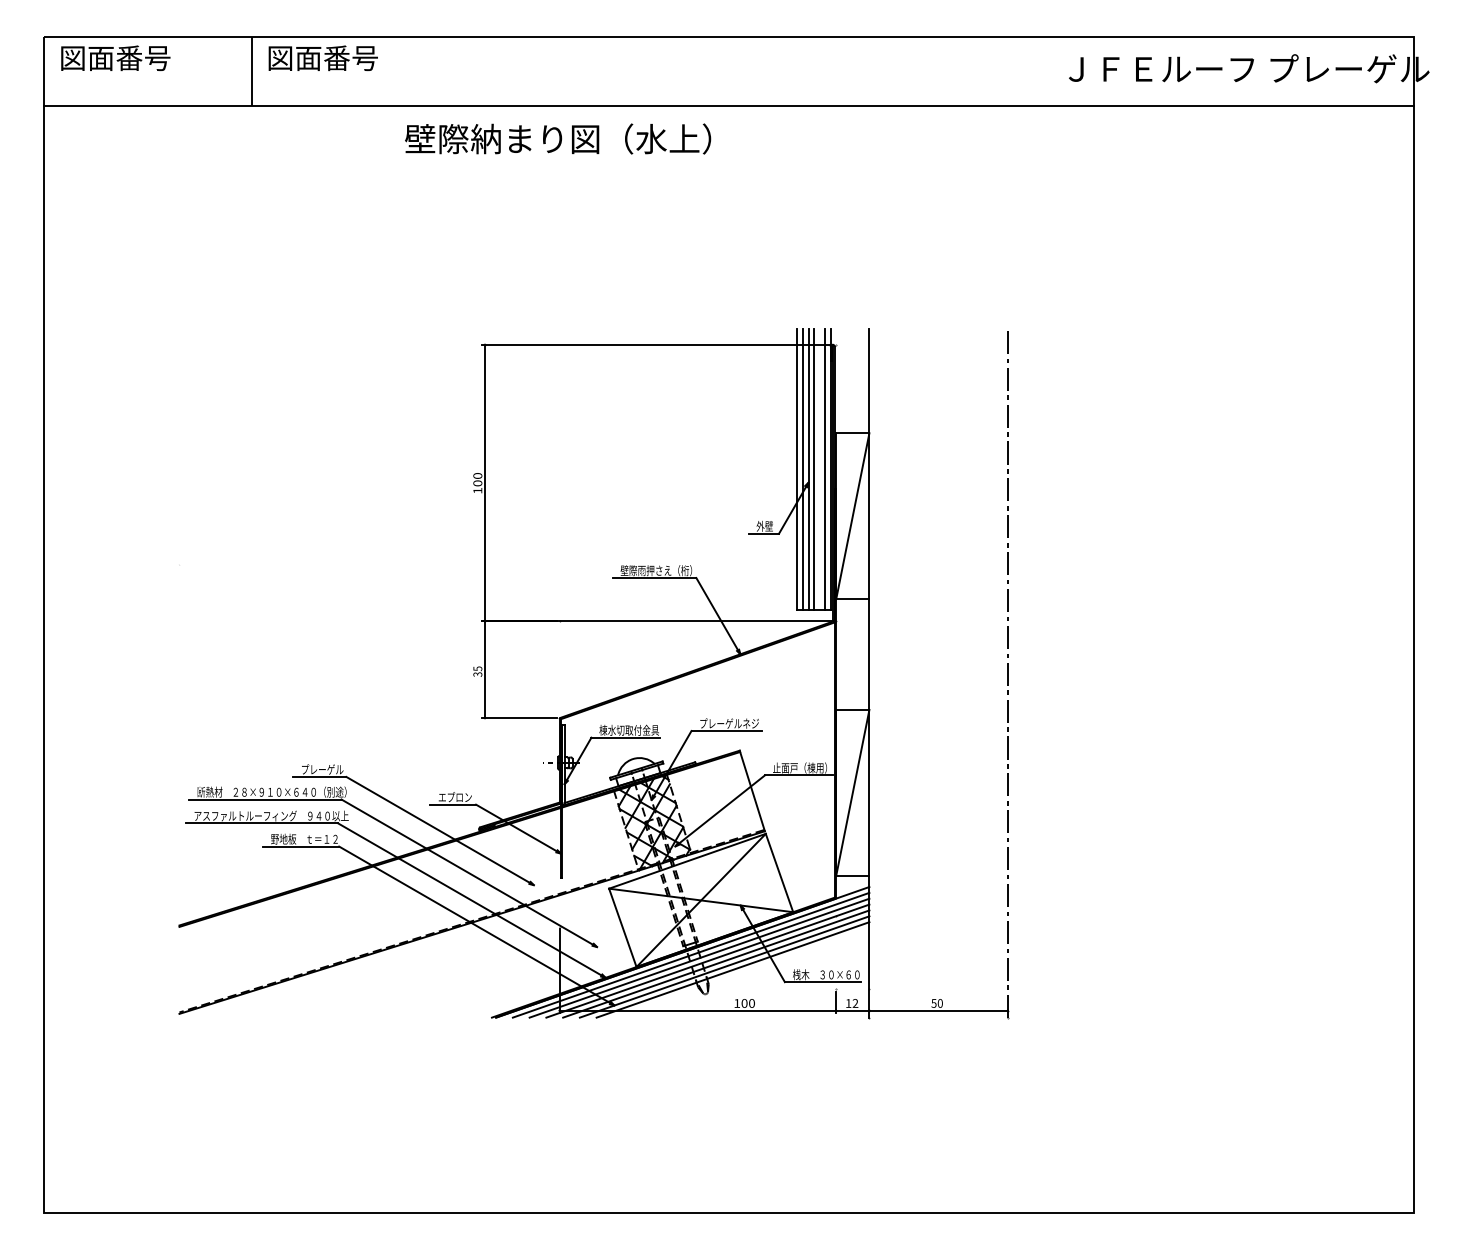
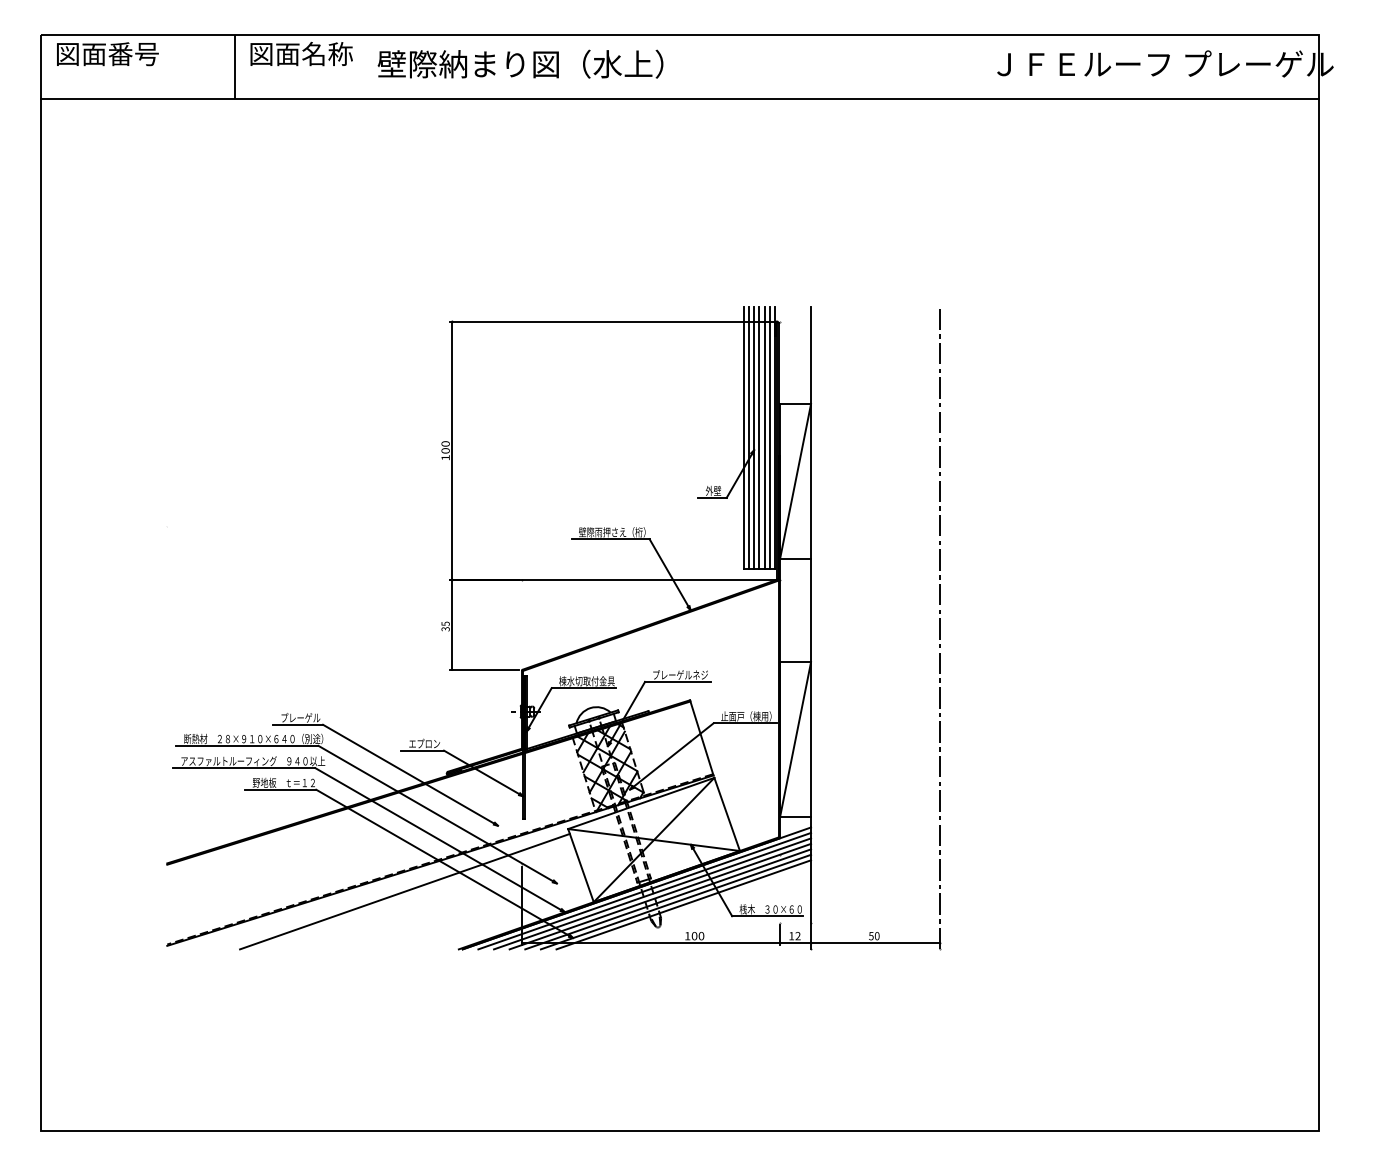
text: (351, 58) -> (327, 54), 図面番号 -> 図面名称
text: (558, 138) -> (520, 63), moved
line: (819, 469) -> (764, 437), added
line: (433, 955) -> (404, 891), added

